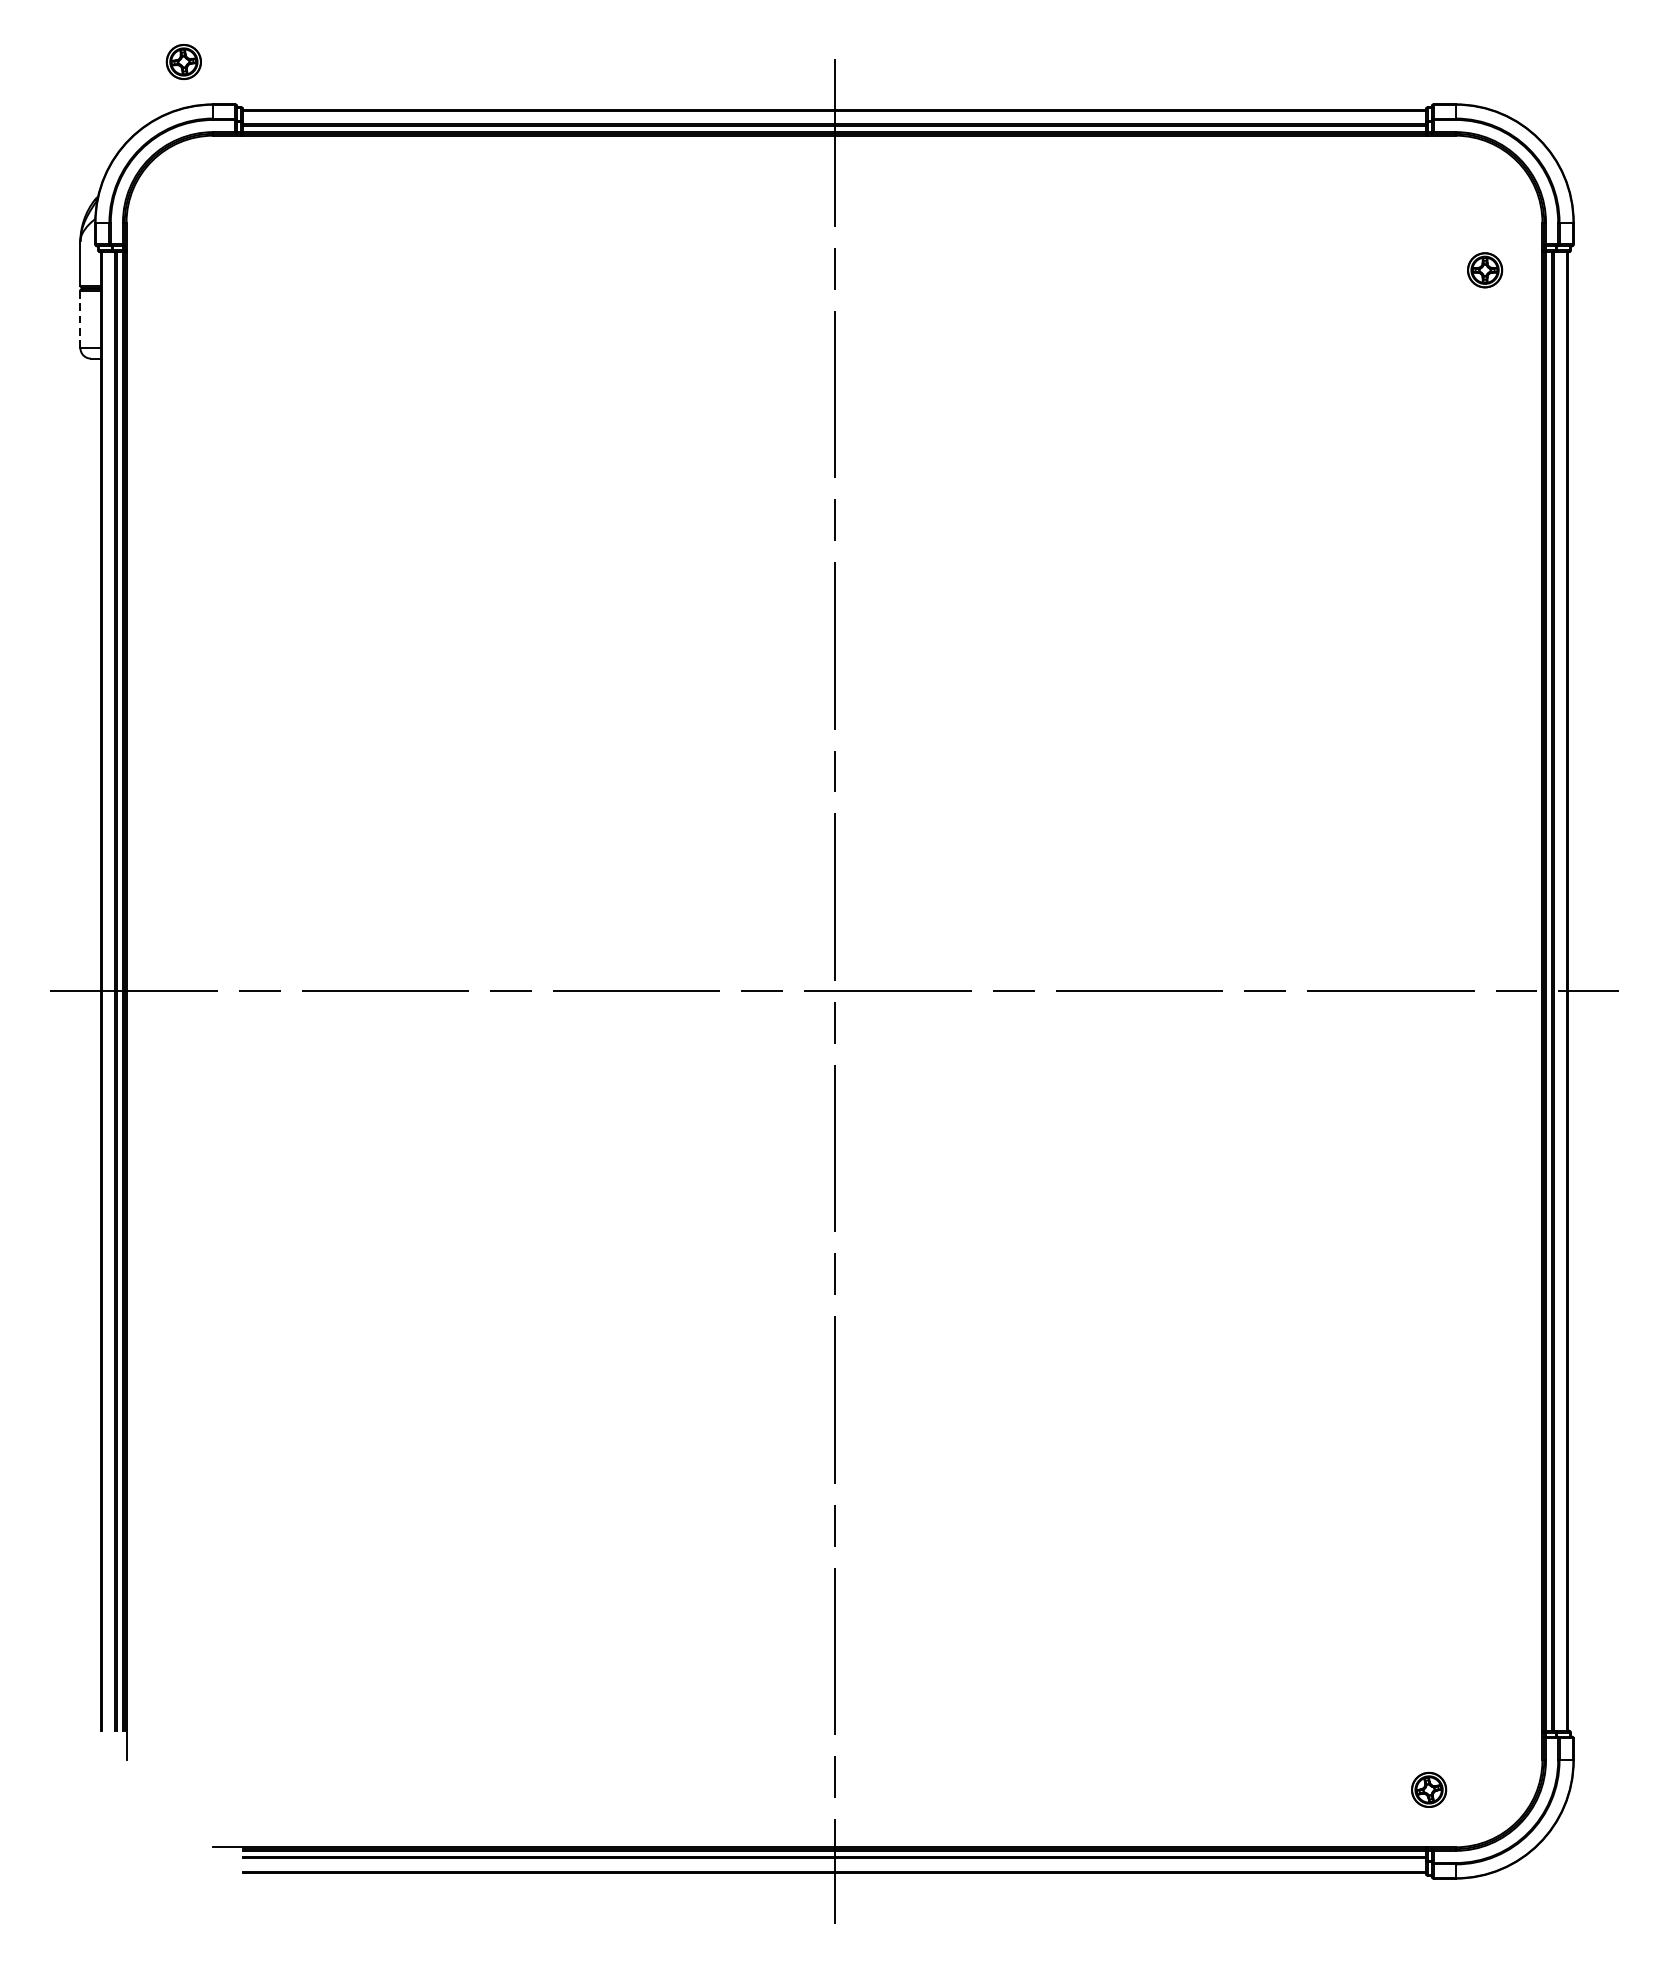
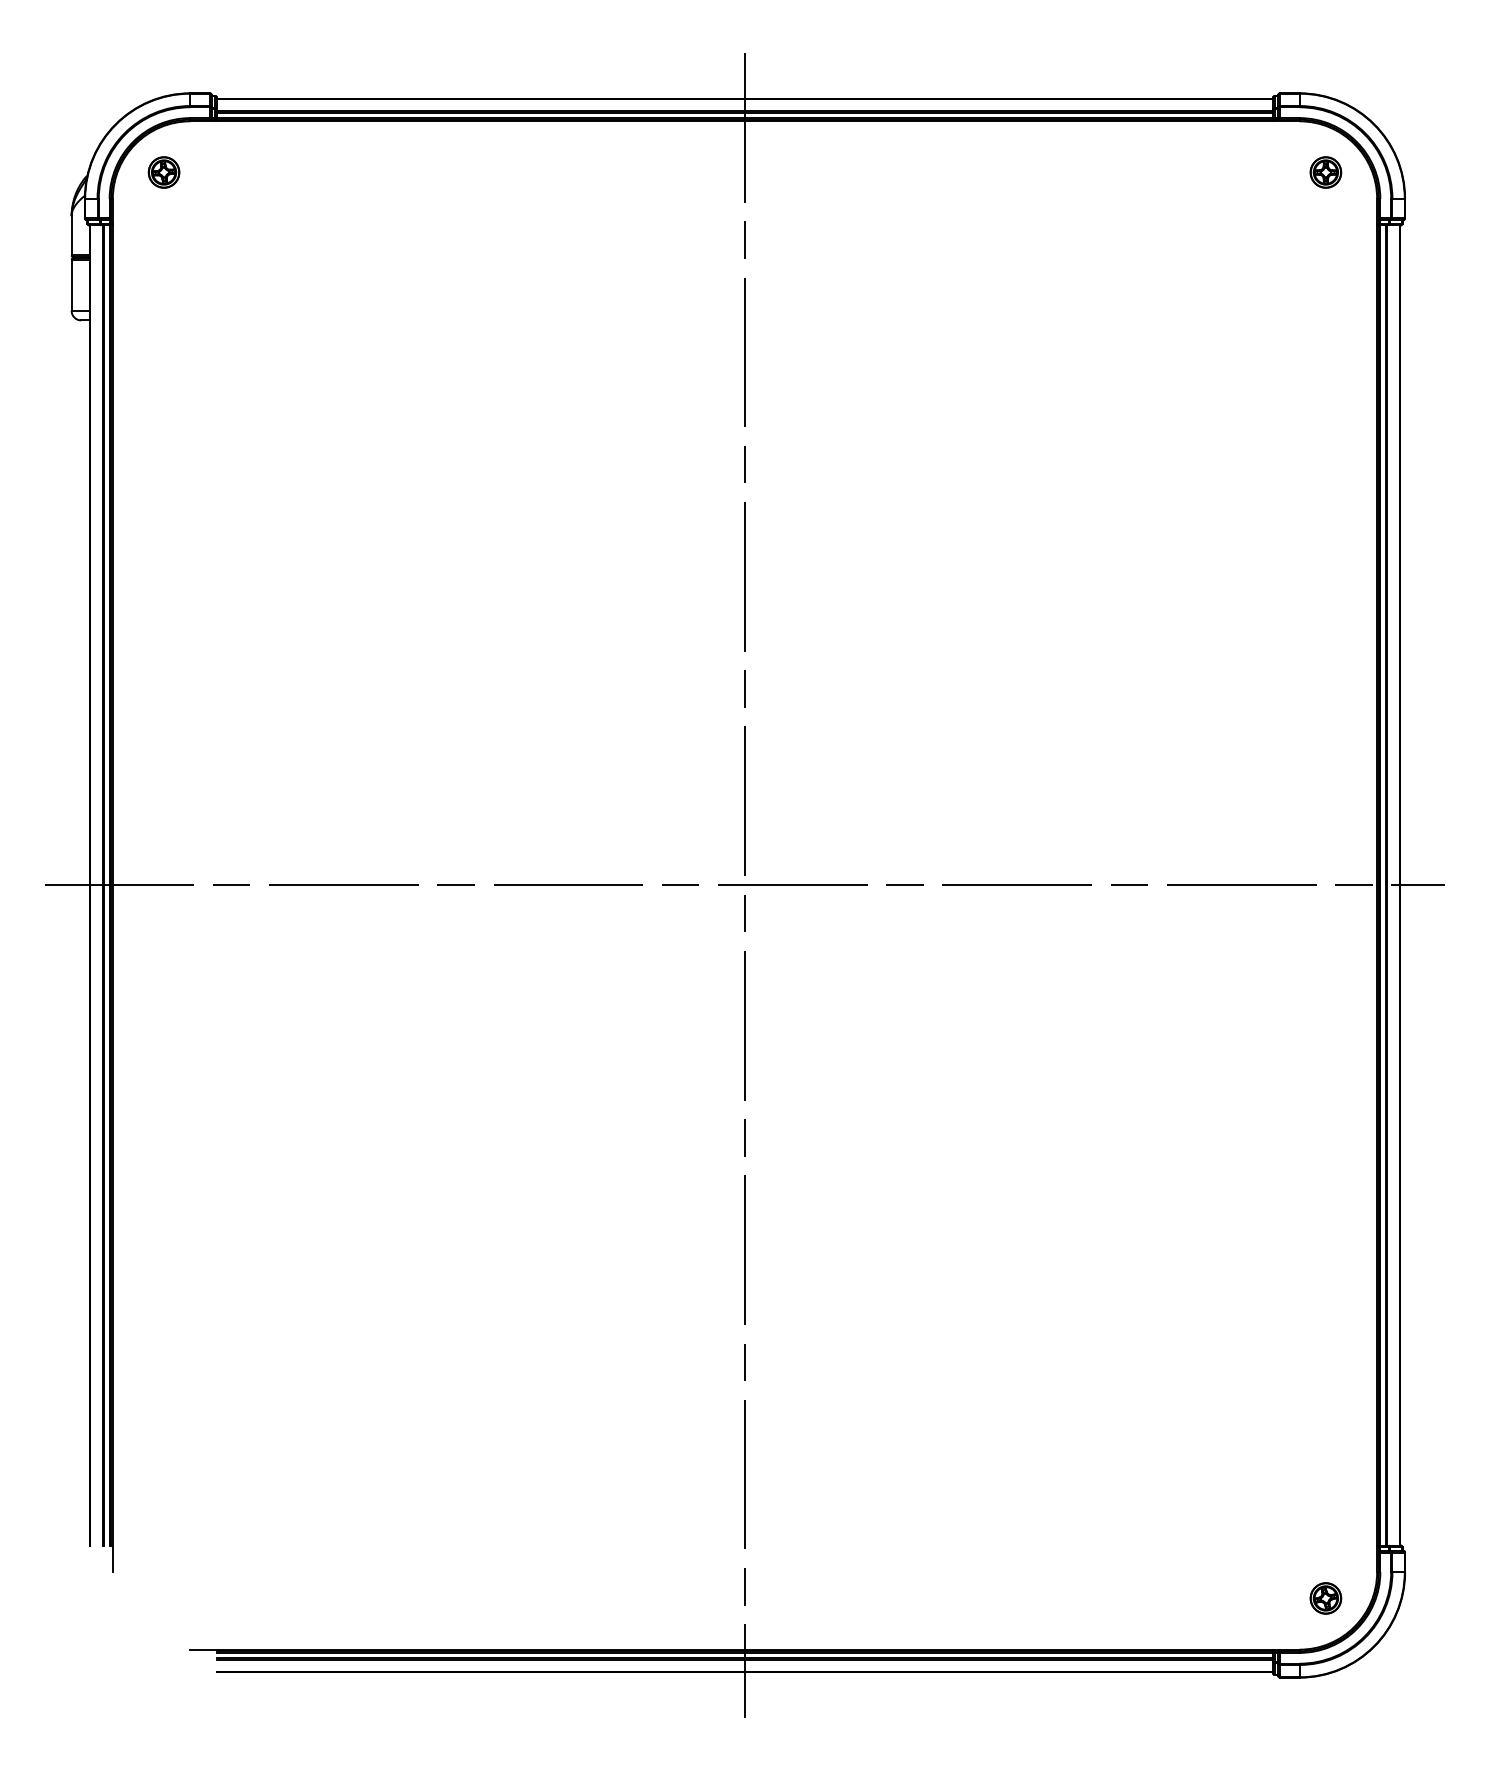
part: (183, 61) -> (163, 172), moved
part: (1484, 270) -> (1325, 172), moved
line: (80, 319) -> (71, 285), dashed -> solid
part: (1428, 1789) -> (1325, 1598), moved

